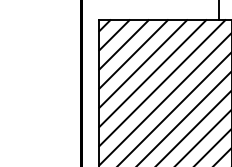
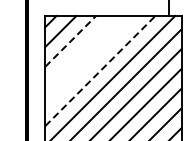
line: (124, 44) -> (71, 41), solid -> dashed
line: (133, 54) -> (80, 51), removed
line: (143, 63) -> (90, 60), removed
line: (152, 73) -> (100, 70), solid -> dashed

